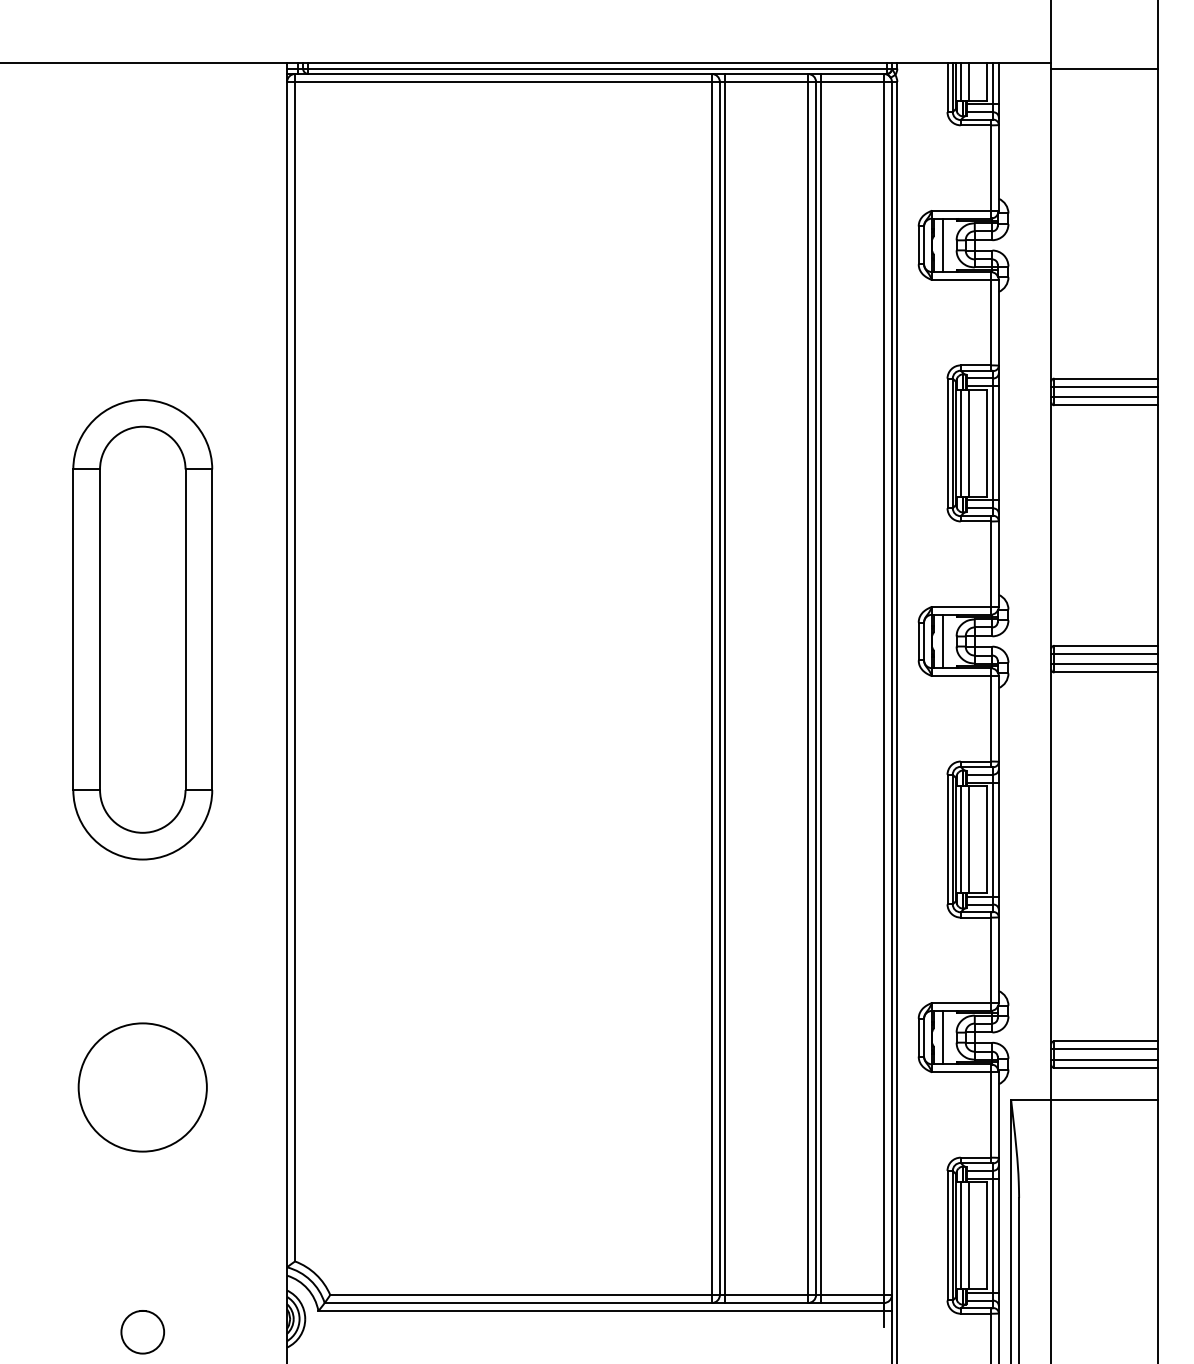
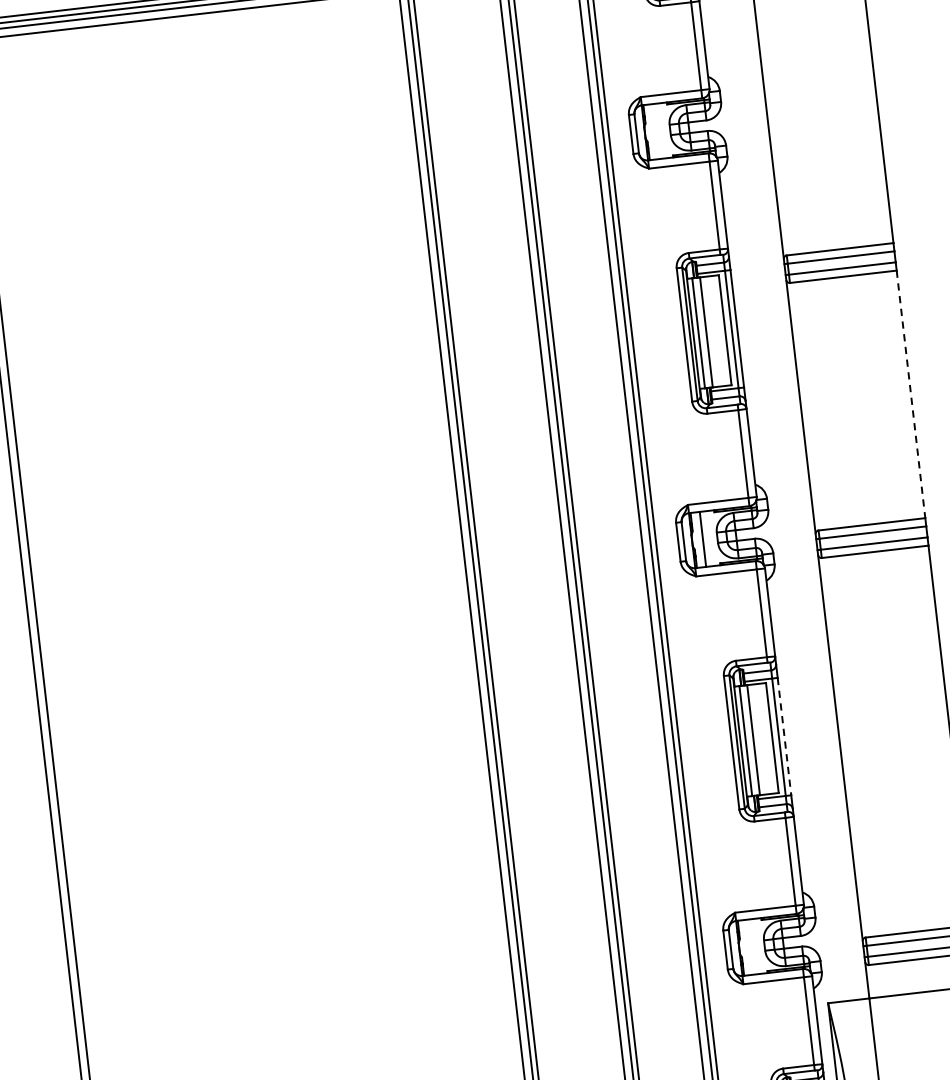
line: (942, 245) -> (655, 131), removed
line: (1158, 526) -> (911, 395), solid -> dashed
line: (998, 840) -> (784, 737), solid -> dashed
line: (942, 1037) -> (750, 947), removed

